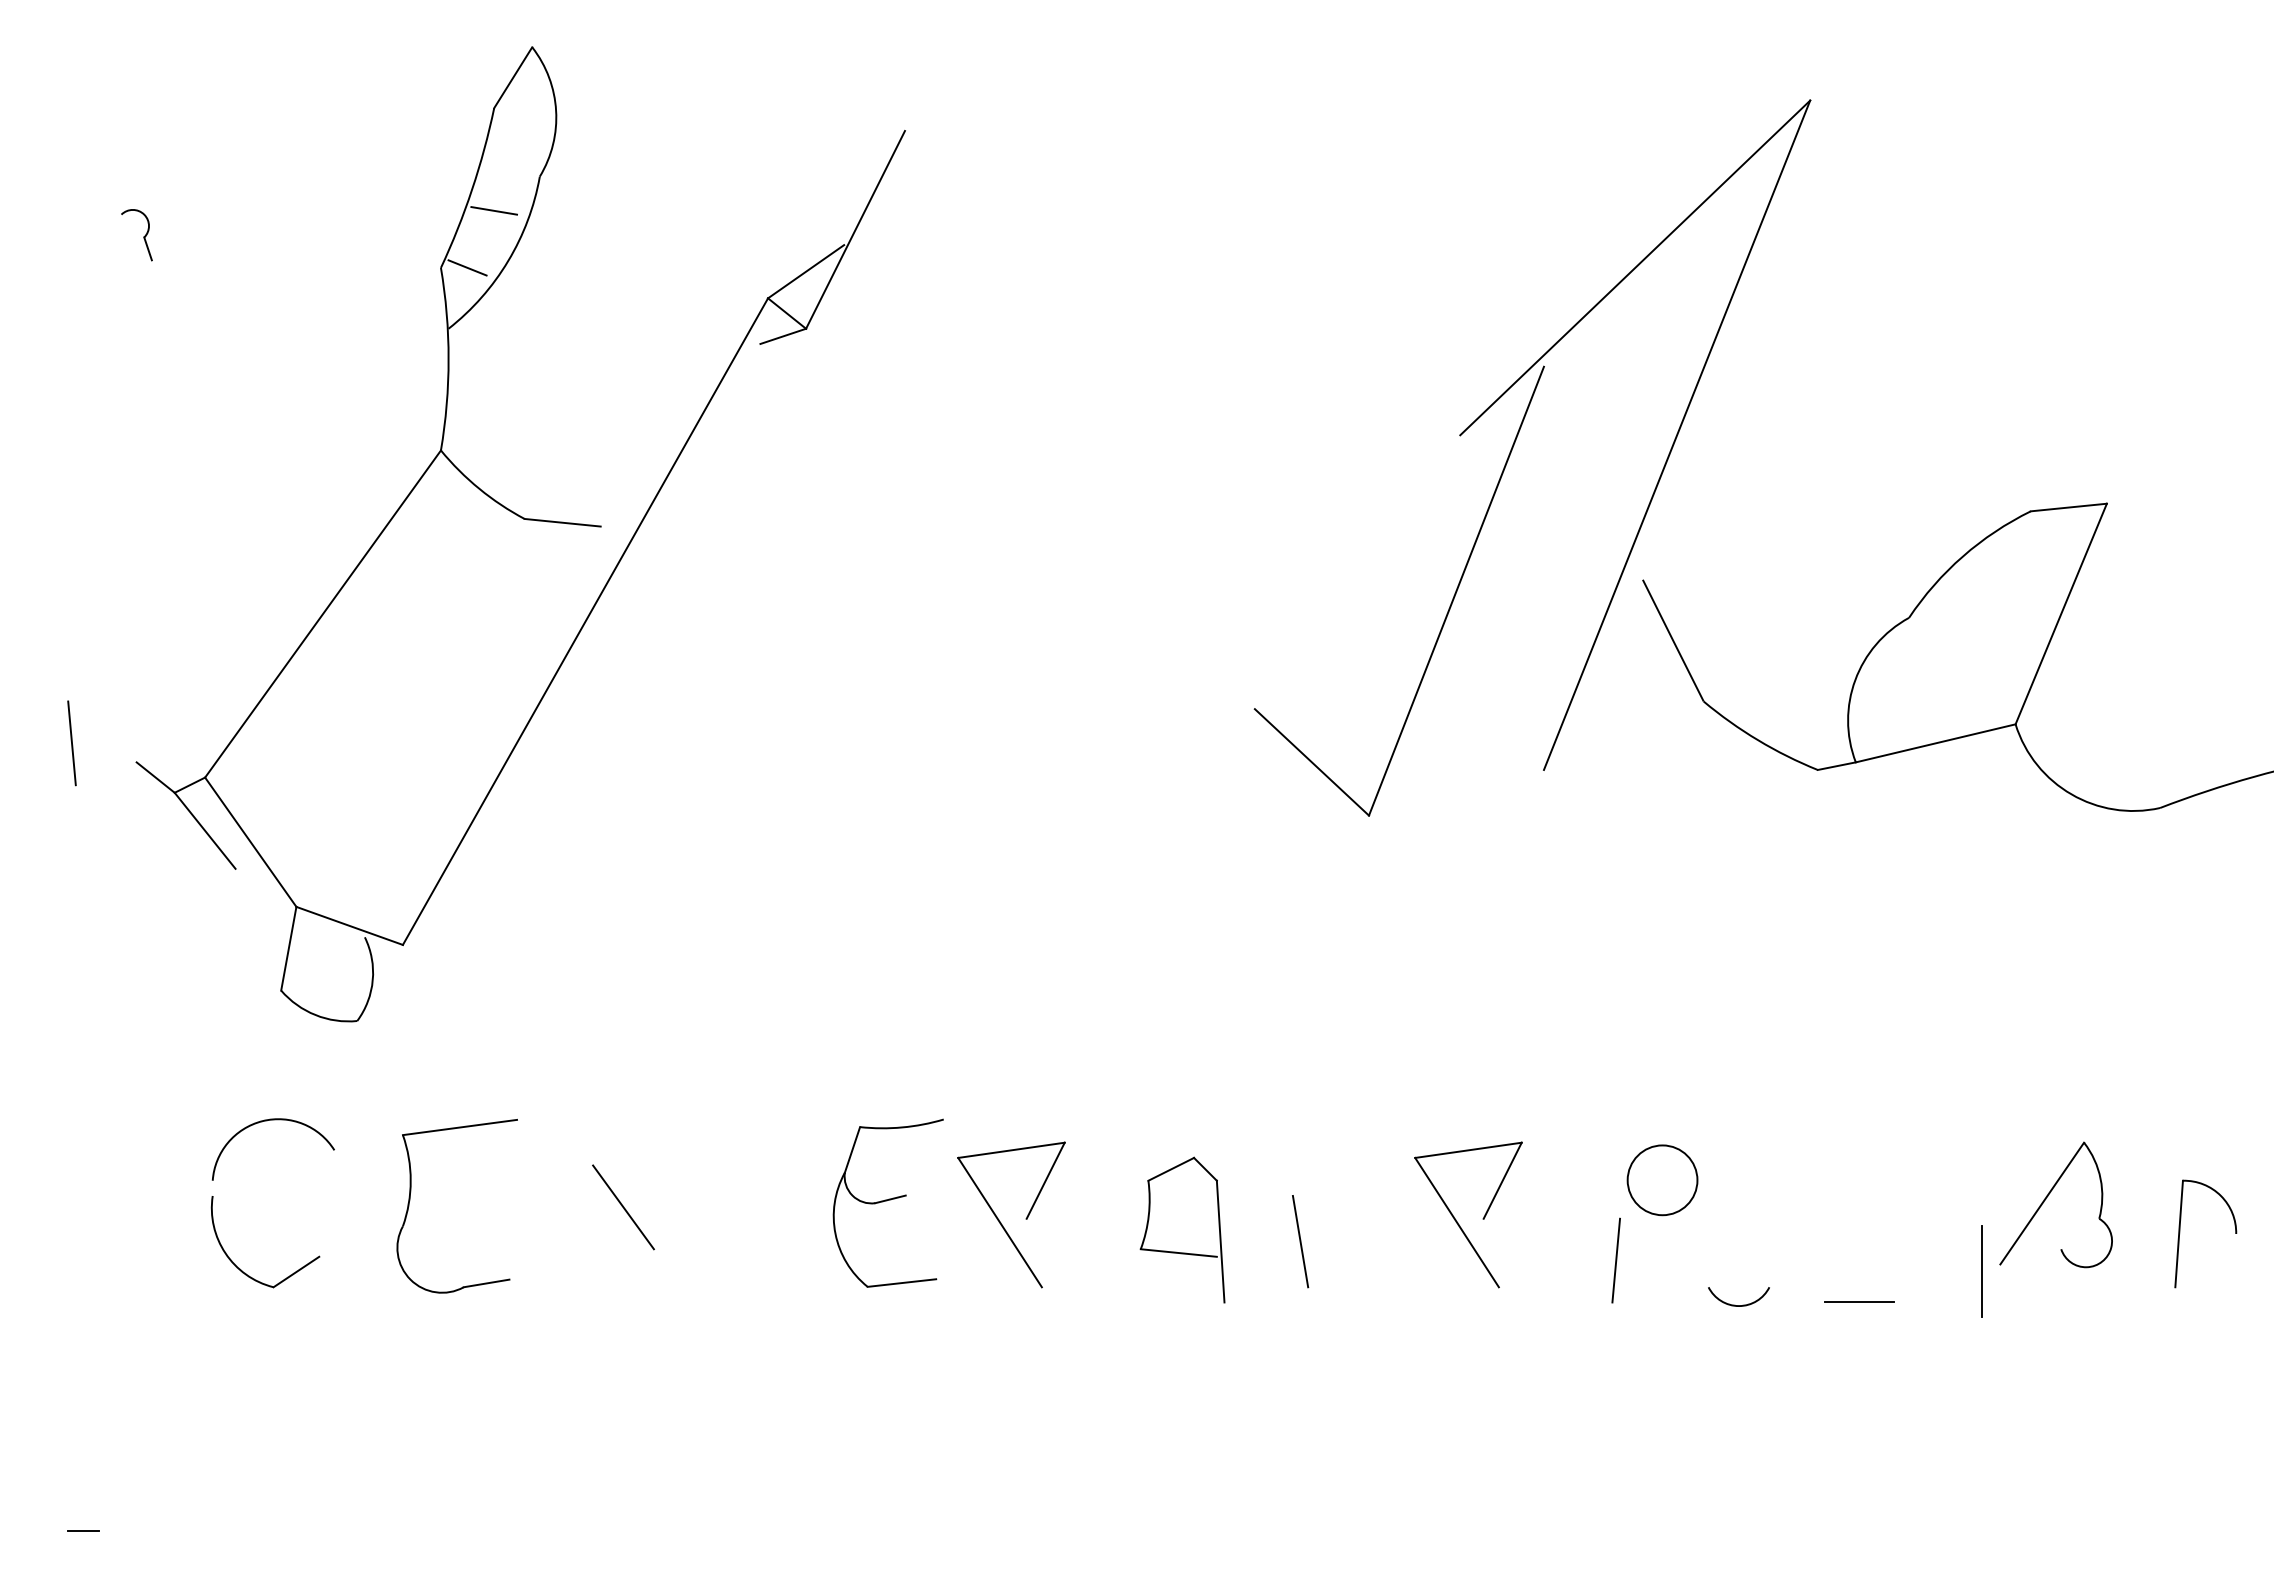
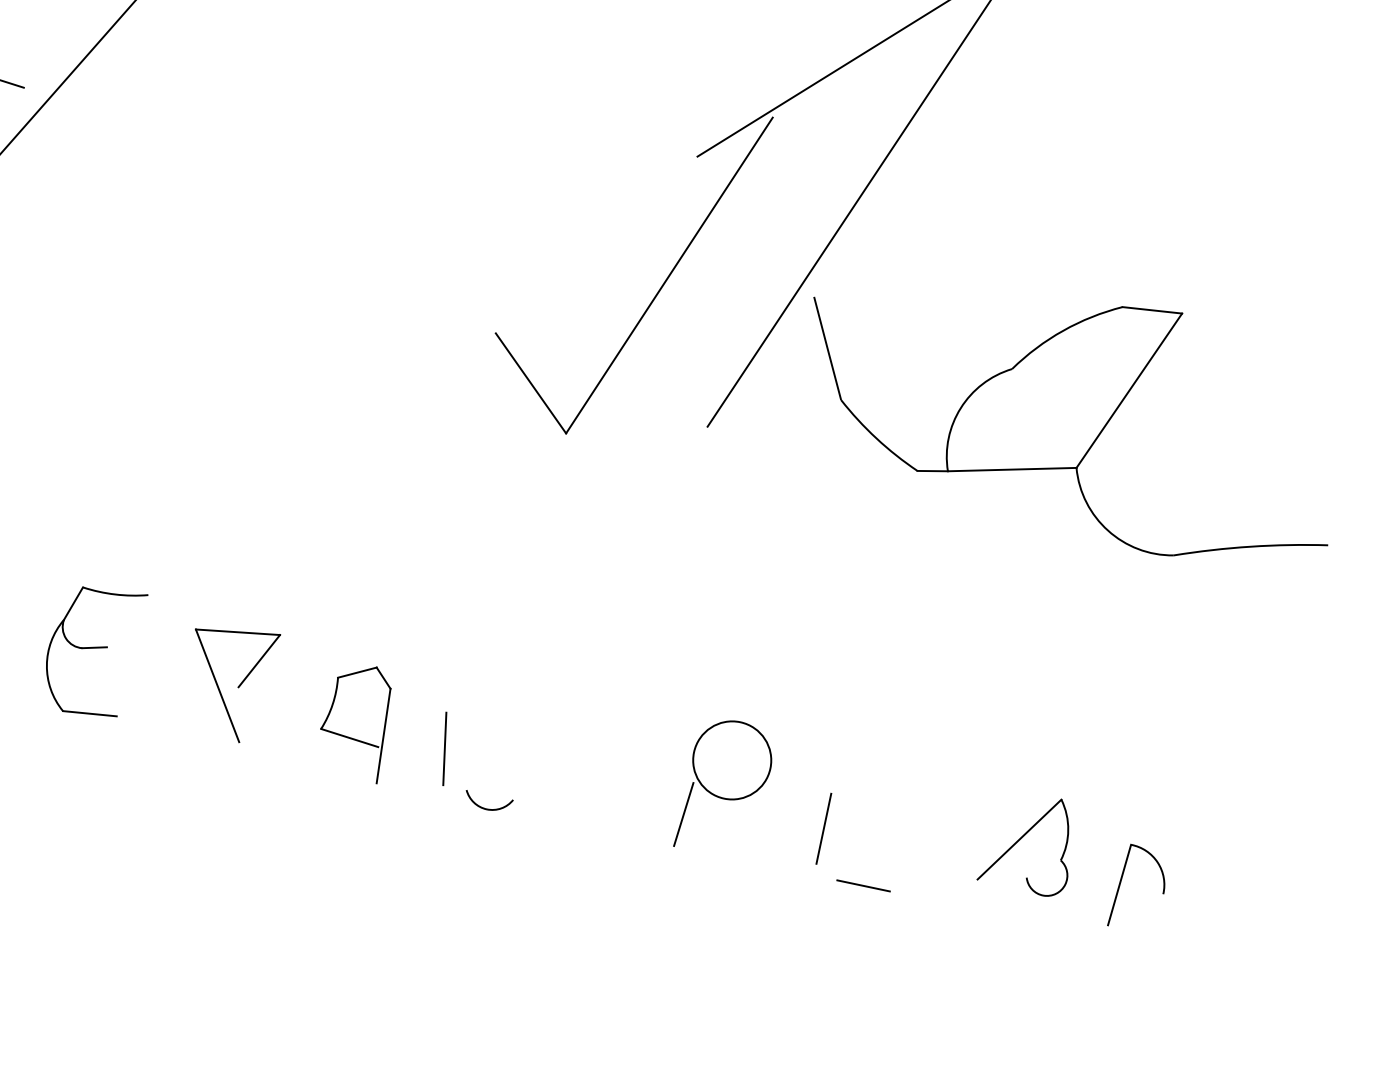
circle: (1662, 1180) -> (732, 760), size x1.43
part: (887, 1202) -> (91, 649), moved
part: (1458, 1222) -> (569, 759), removed
line: (1981, 1271) -> (823, 828), moved
arc: (1734, 1304) -> (483, 807), moved

